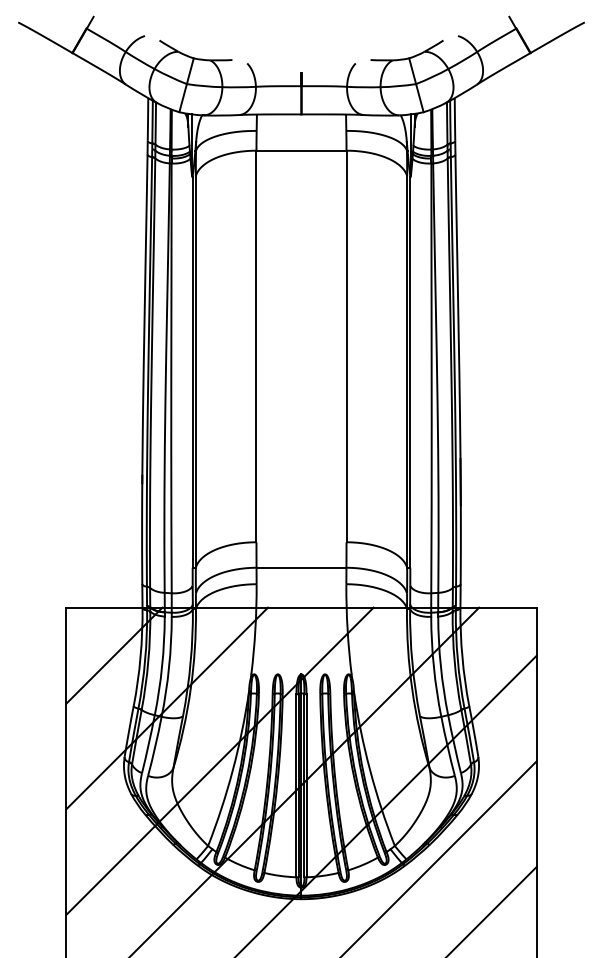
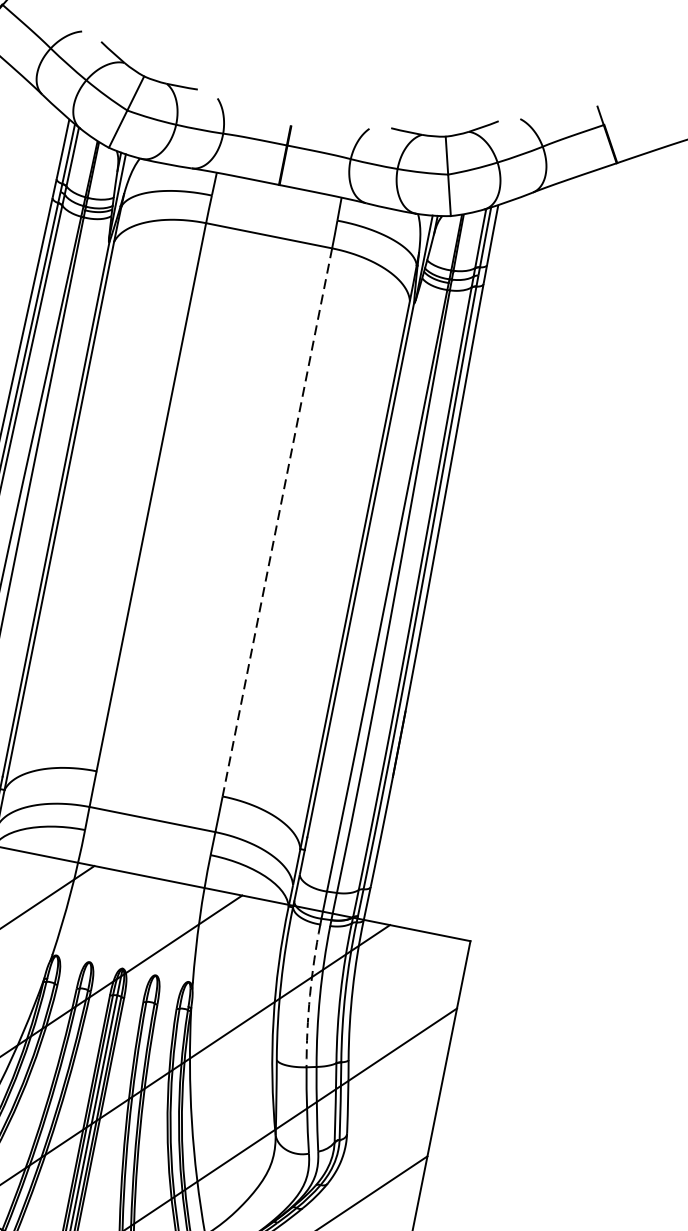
line: (346, 346) -> (277, 522), solid -> dashed
arc: (433, 667) -> (309, 996), solid -> dashed

